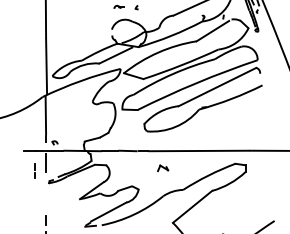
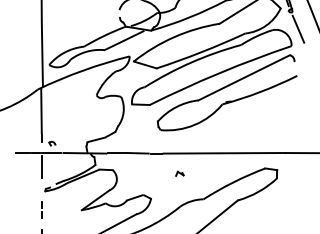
line: (263, 45) -> (298, 28), added
part: (162, 168) -> (179, 173), size x0.62
line: (34, 170) -> (41, 209), moved

